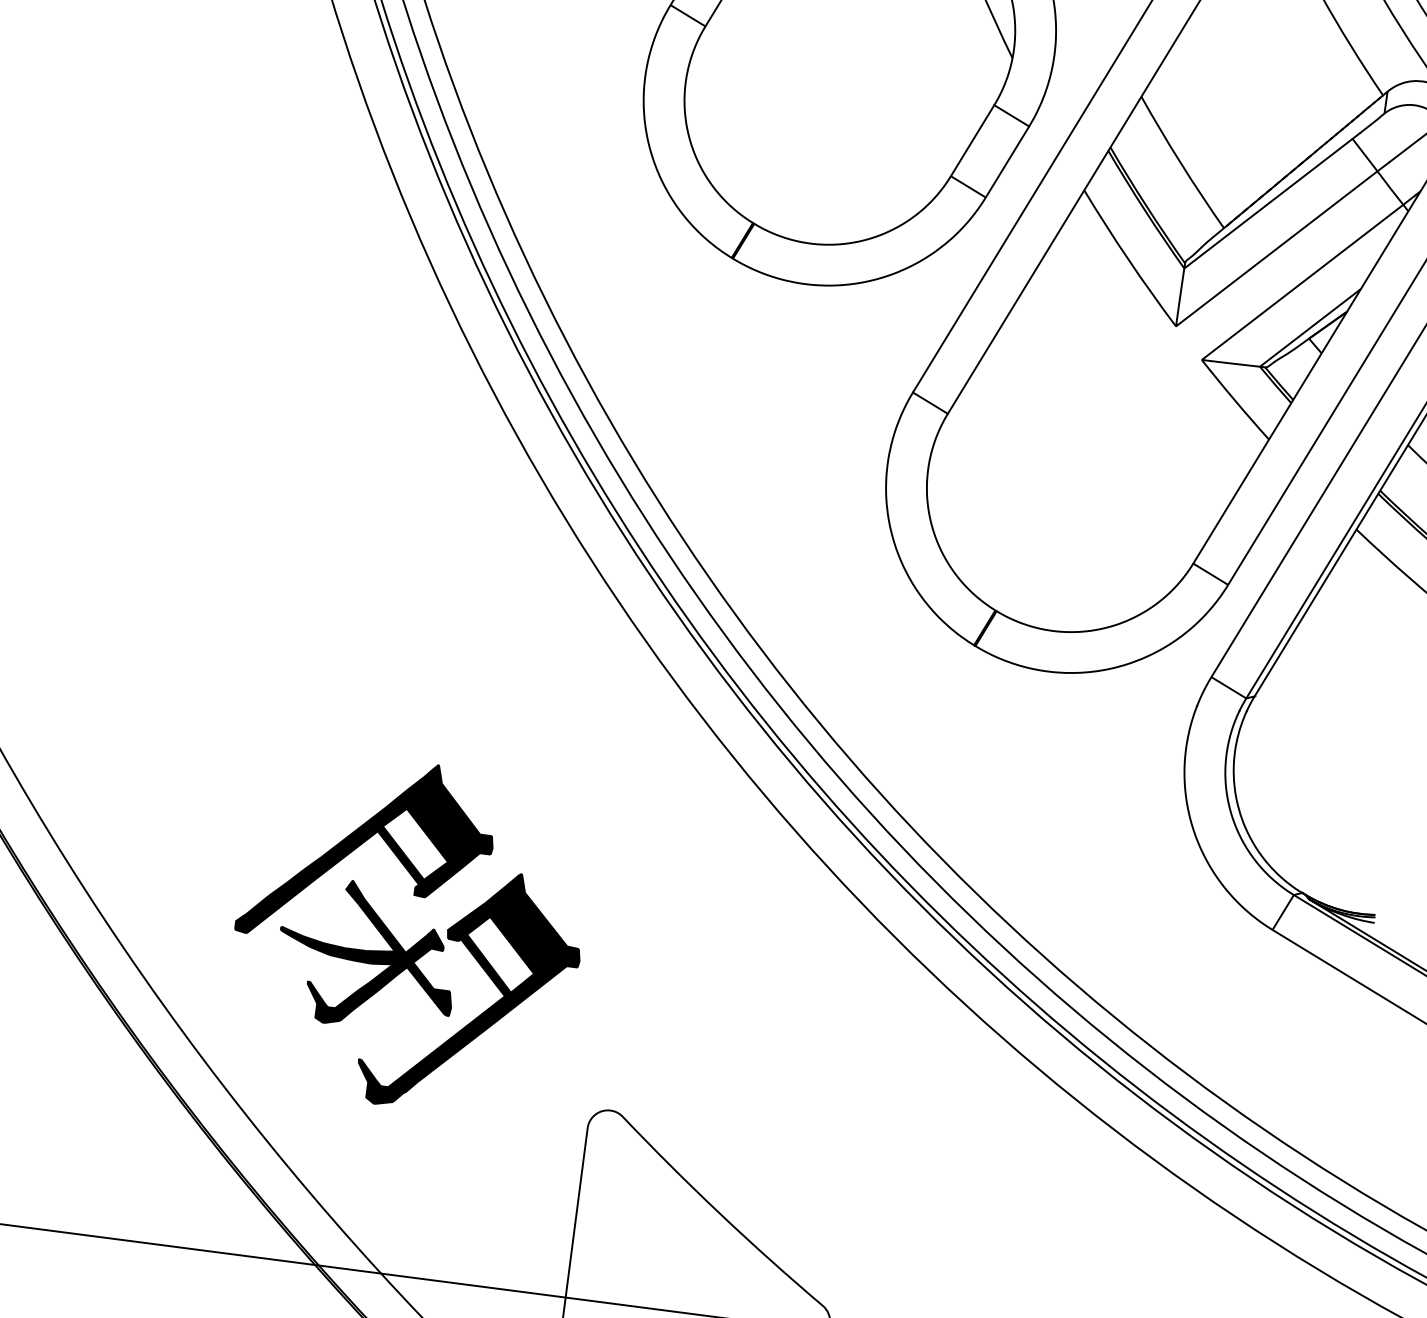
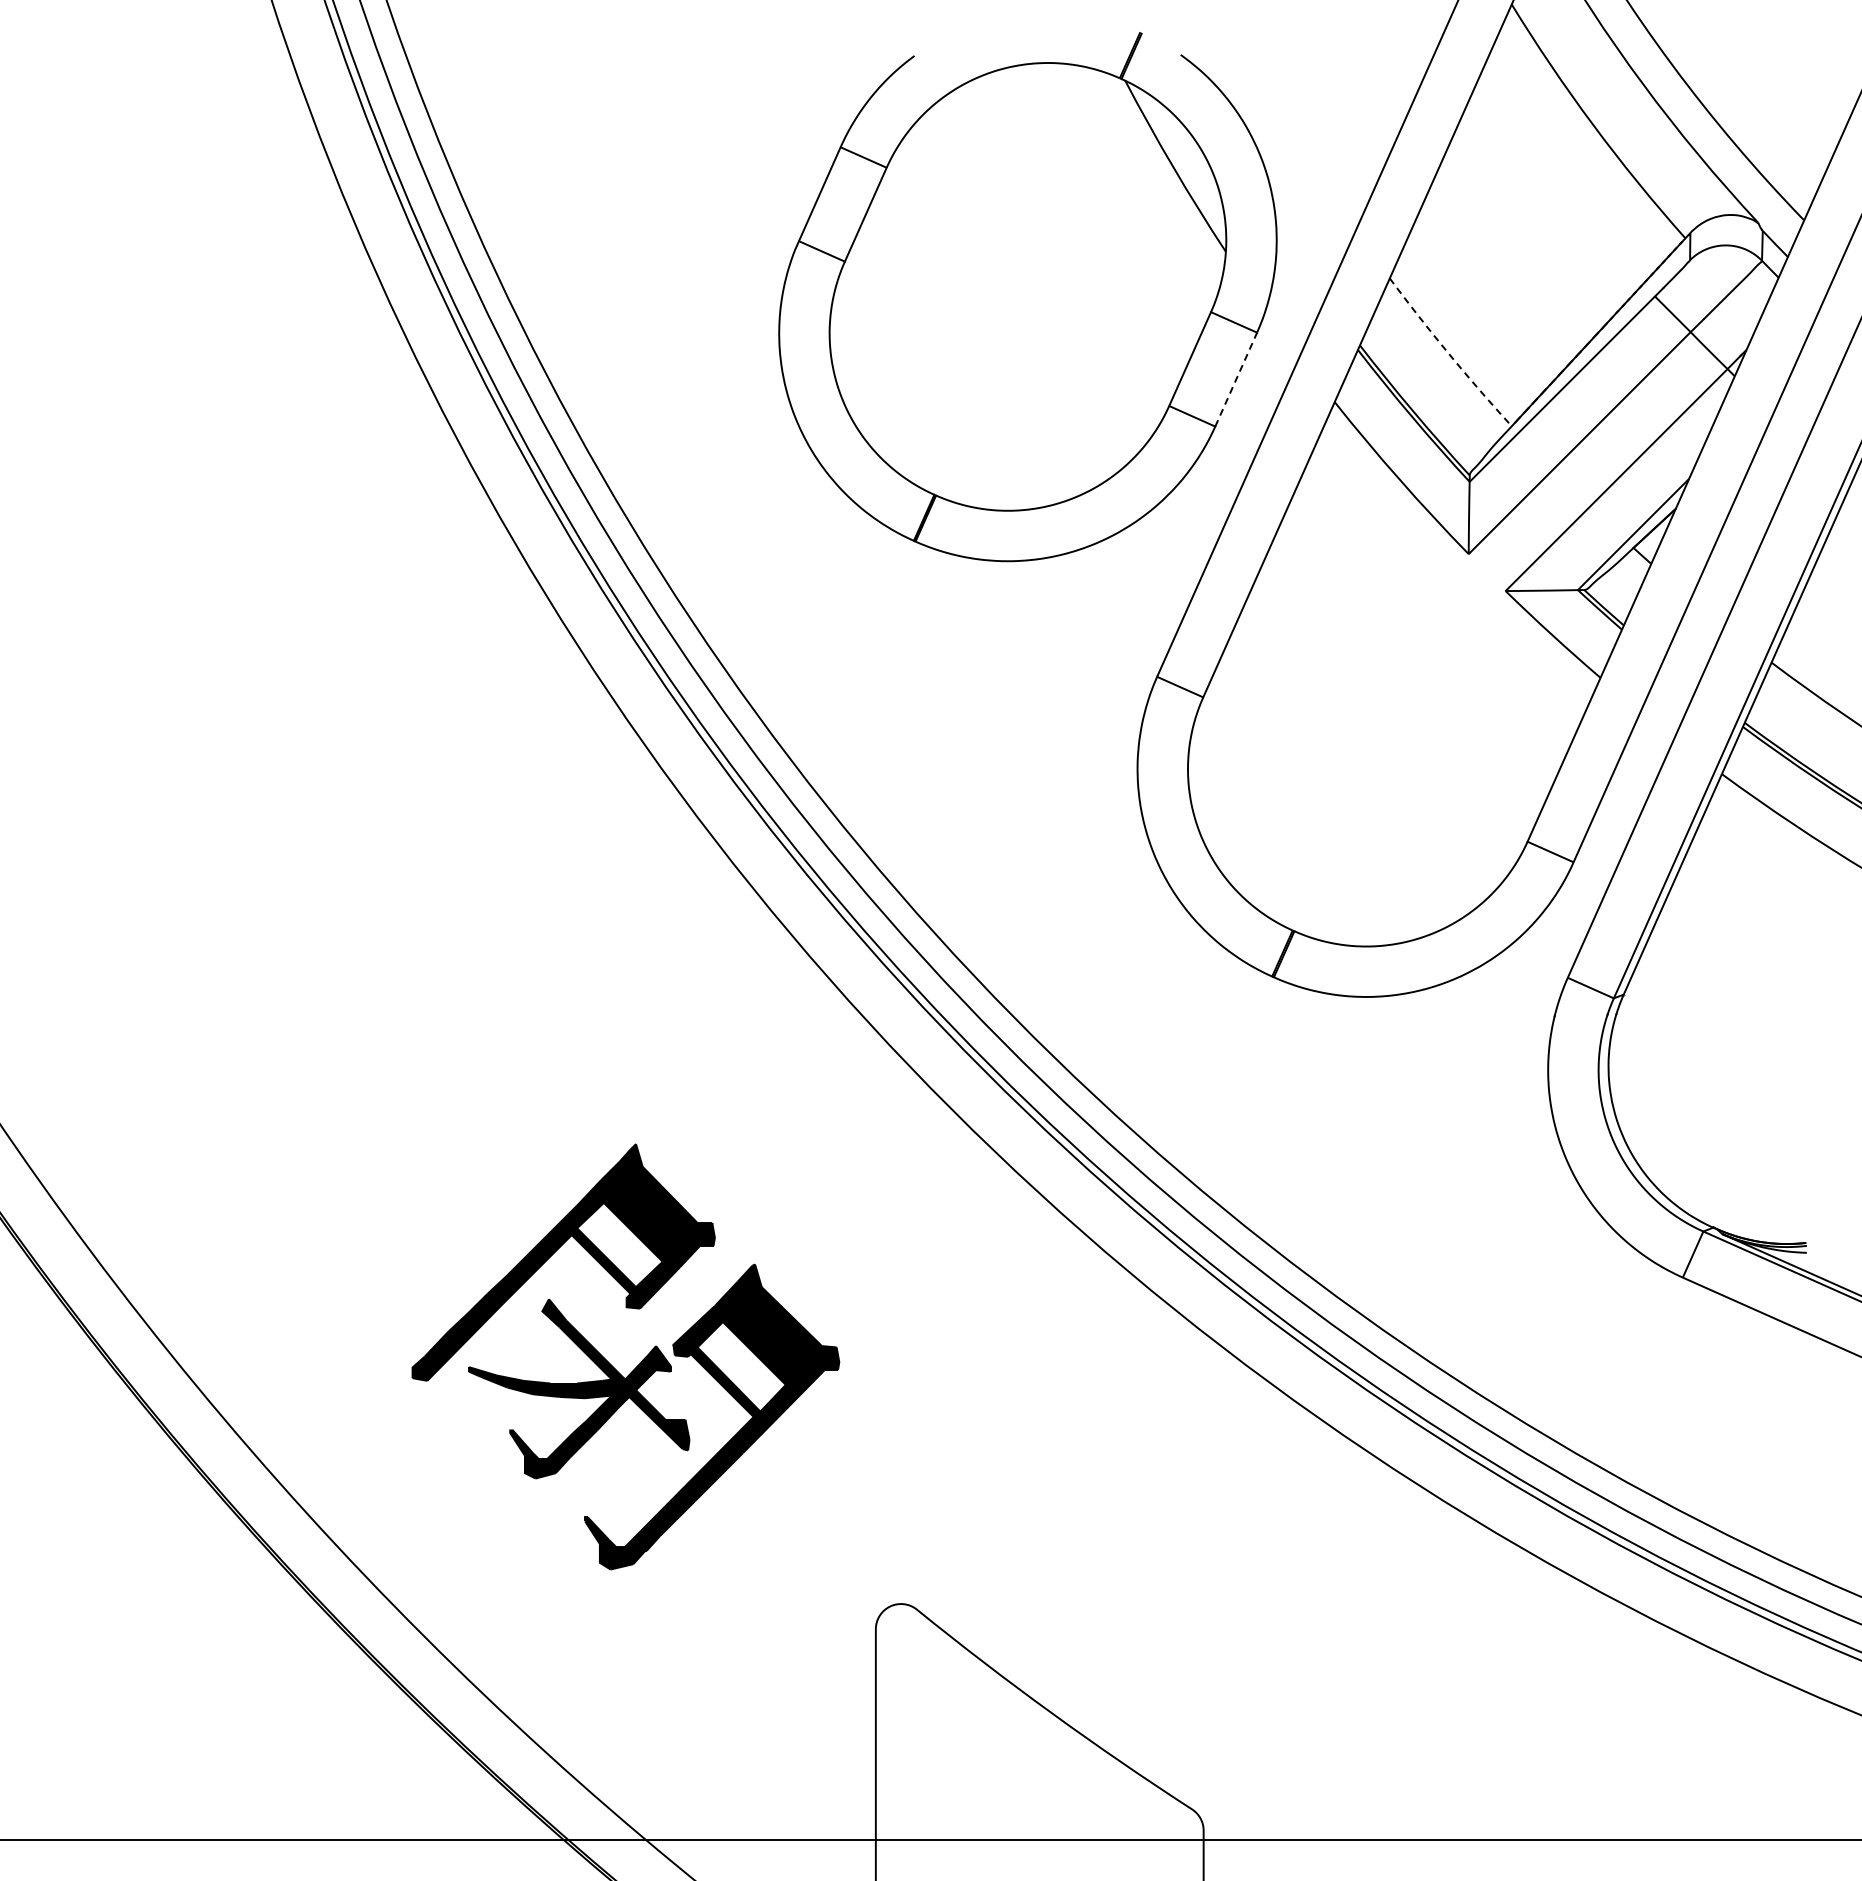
line: (1007, 161) -> (1236, 379), solid -> dashed
line: (1180, 163) -> (1448, 353), solid -> dashed
part: (416, 943) -> (636, 1366), moved

